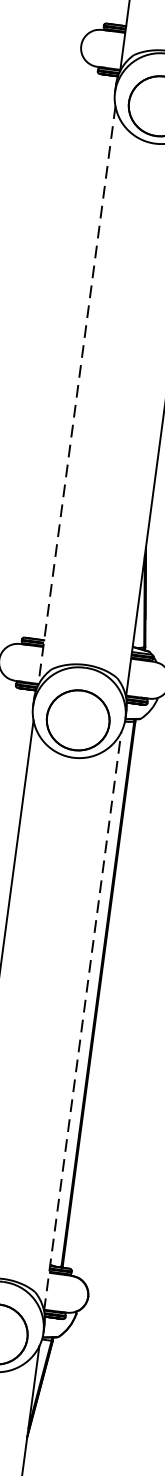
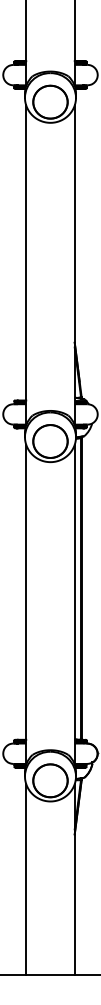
line: (77, 396) -> (26, 265), dashed -> solid
line: (82, 1021) -> (74, 604), dashed -> solid

